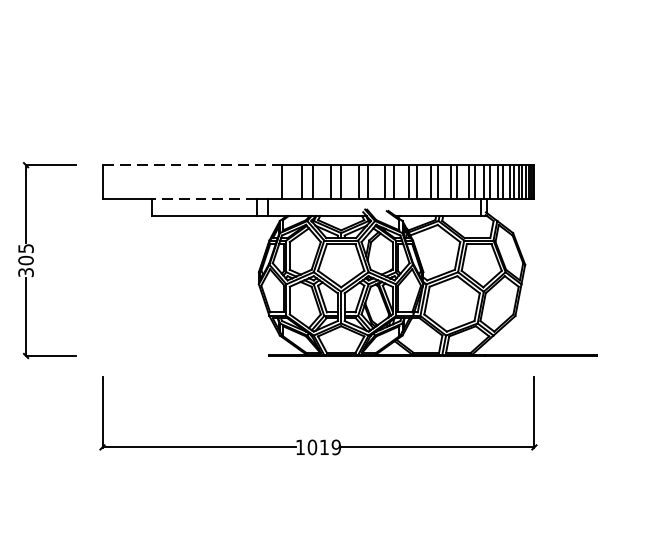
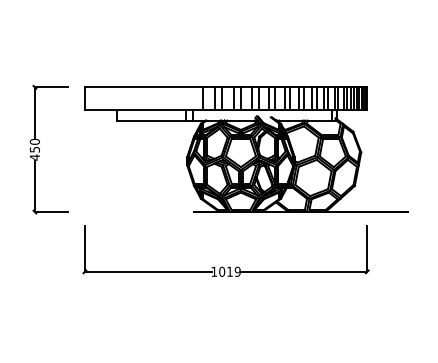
line: (192, 165) -> (143, 87), dashed -> solid
line: (202, 199) -> (150, 109), dashed -> solid
text: (25, 260) -> (34, 149), 305 -> 450

